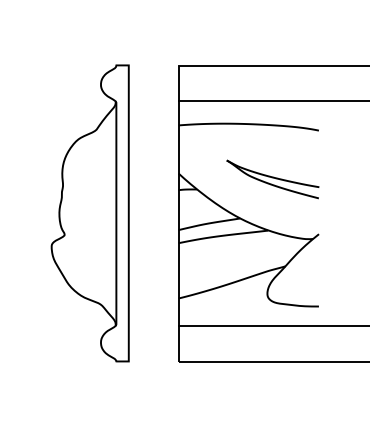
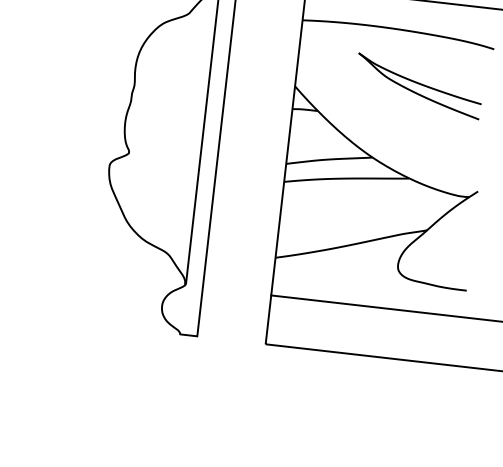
part: (272, 179) -> (418, 86), moved

